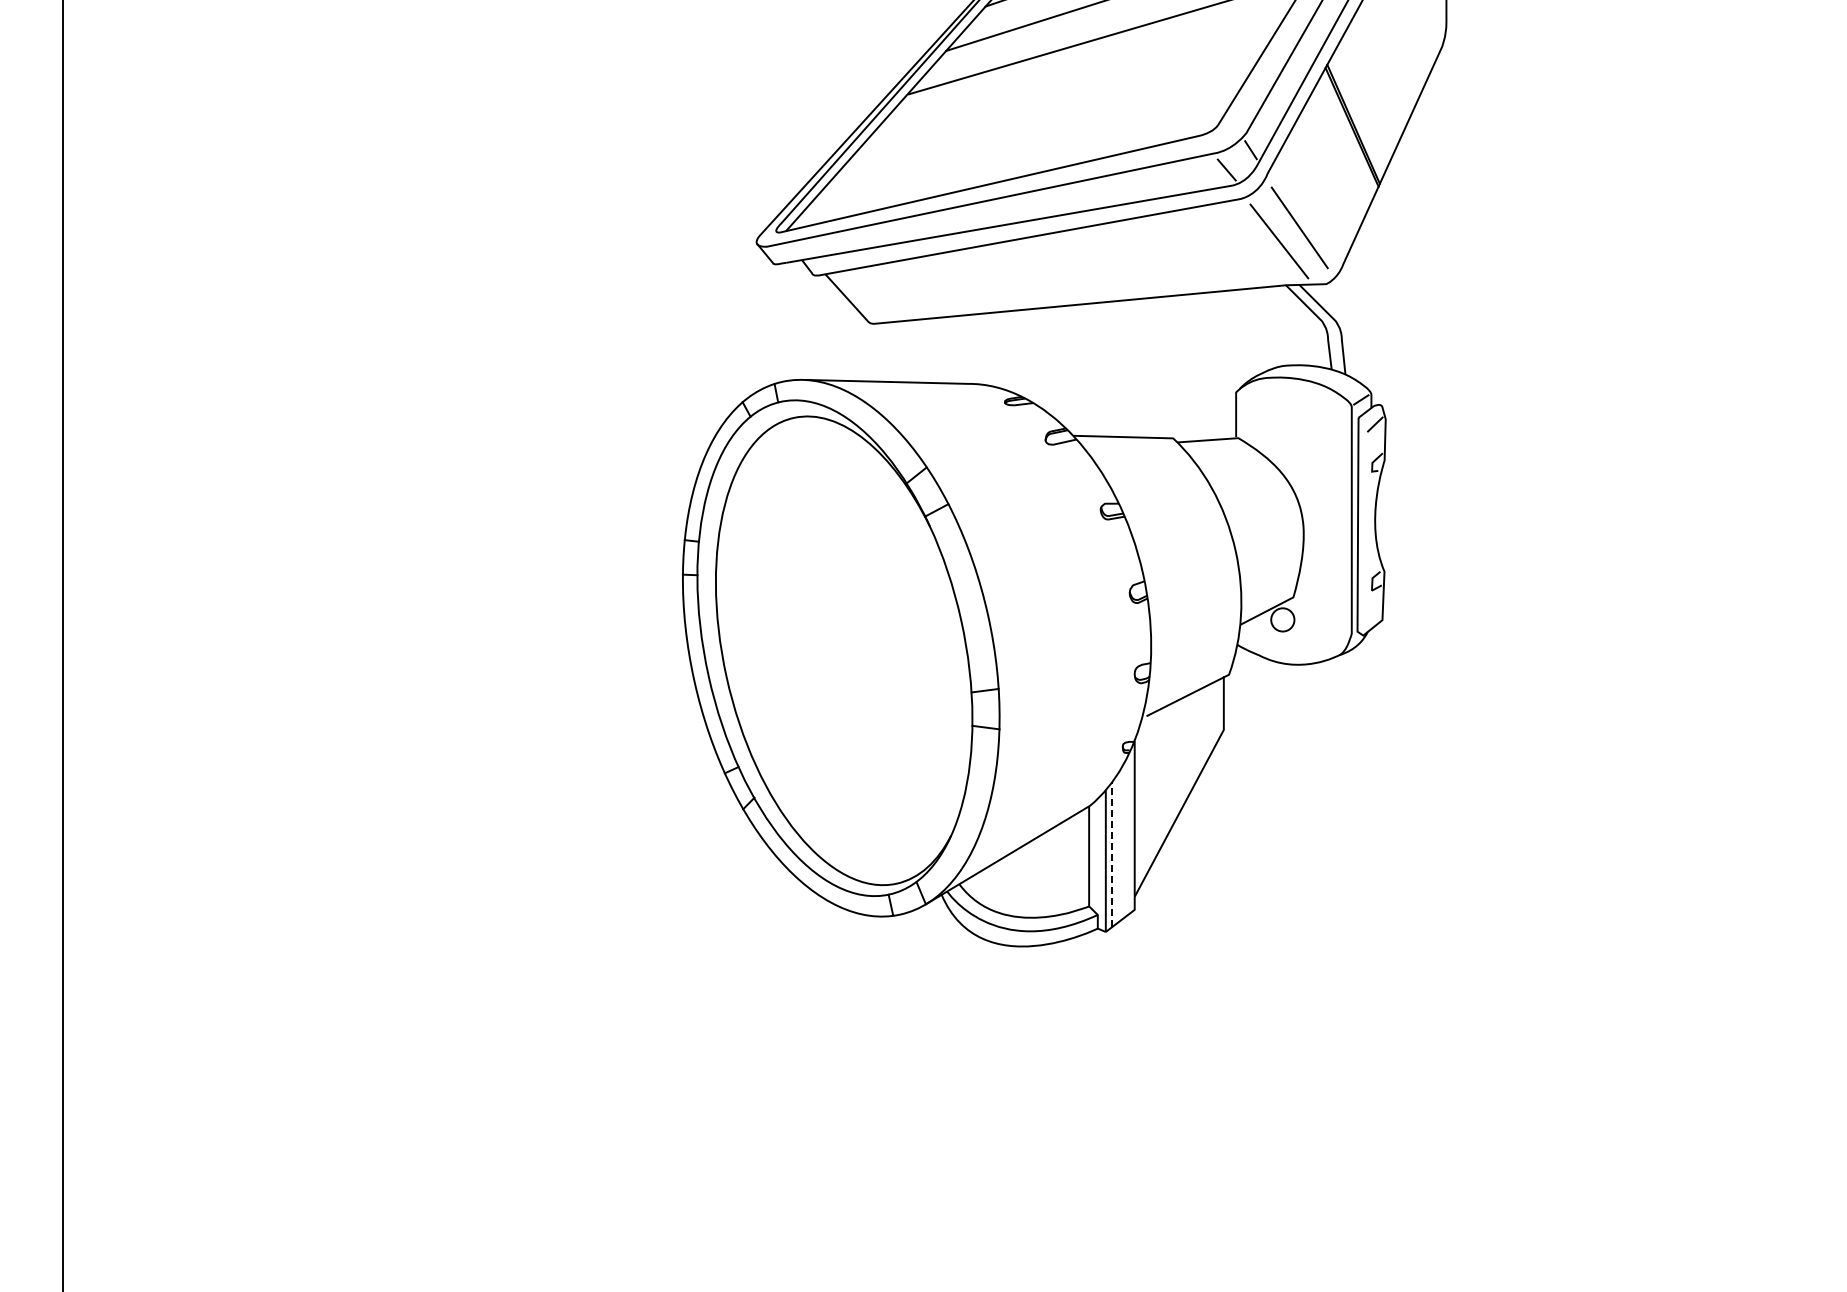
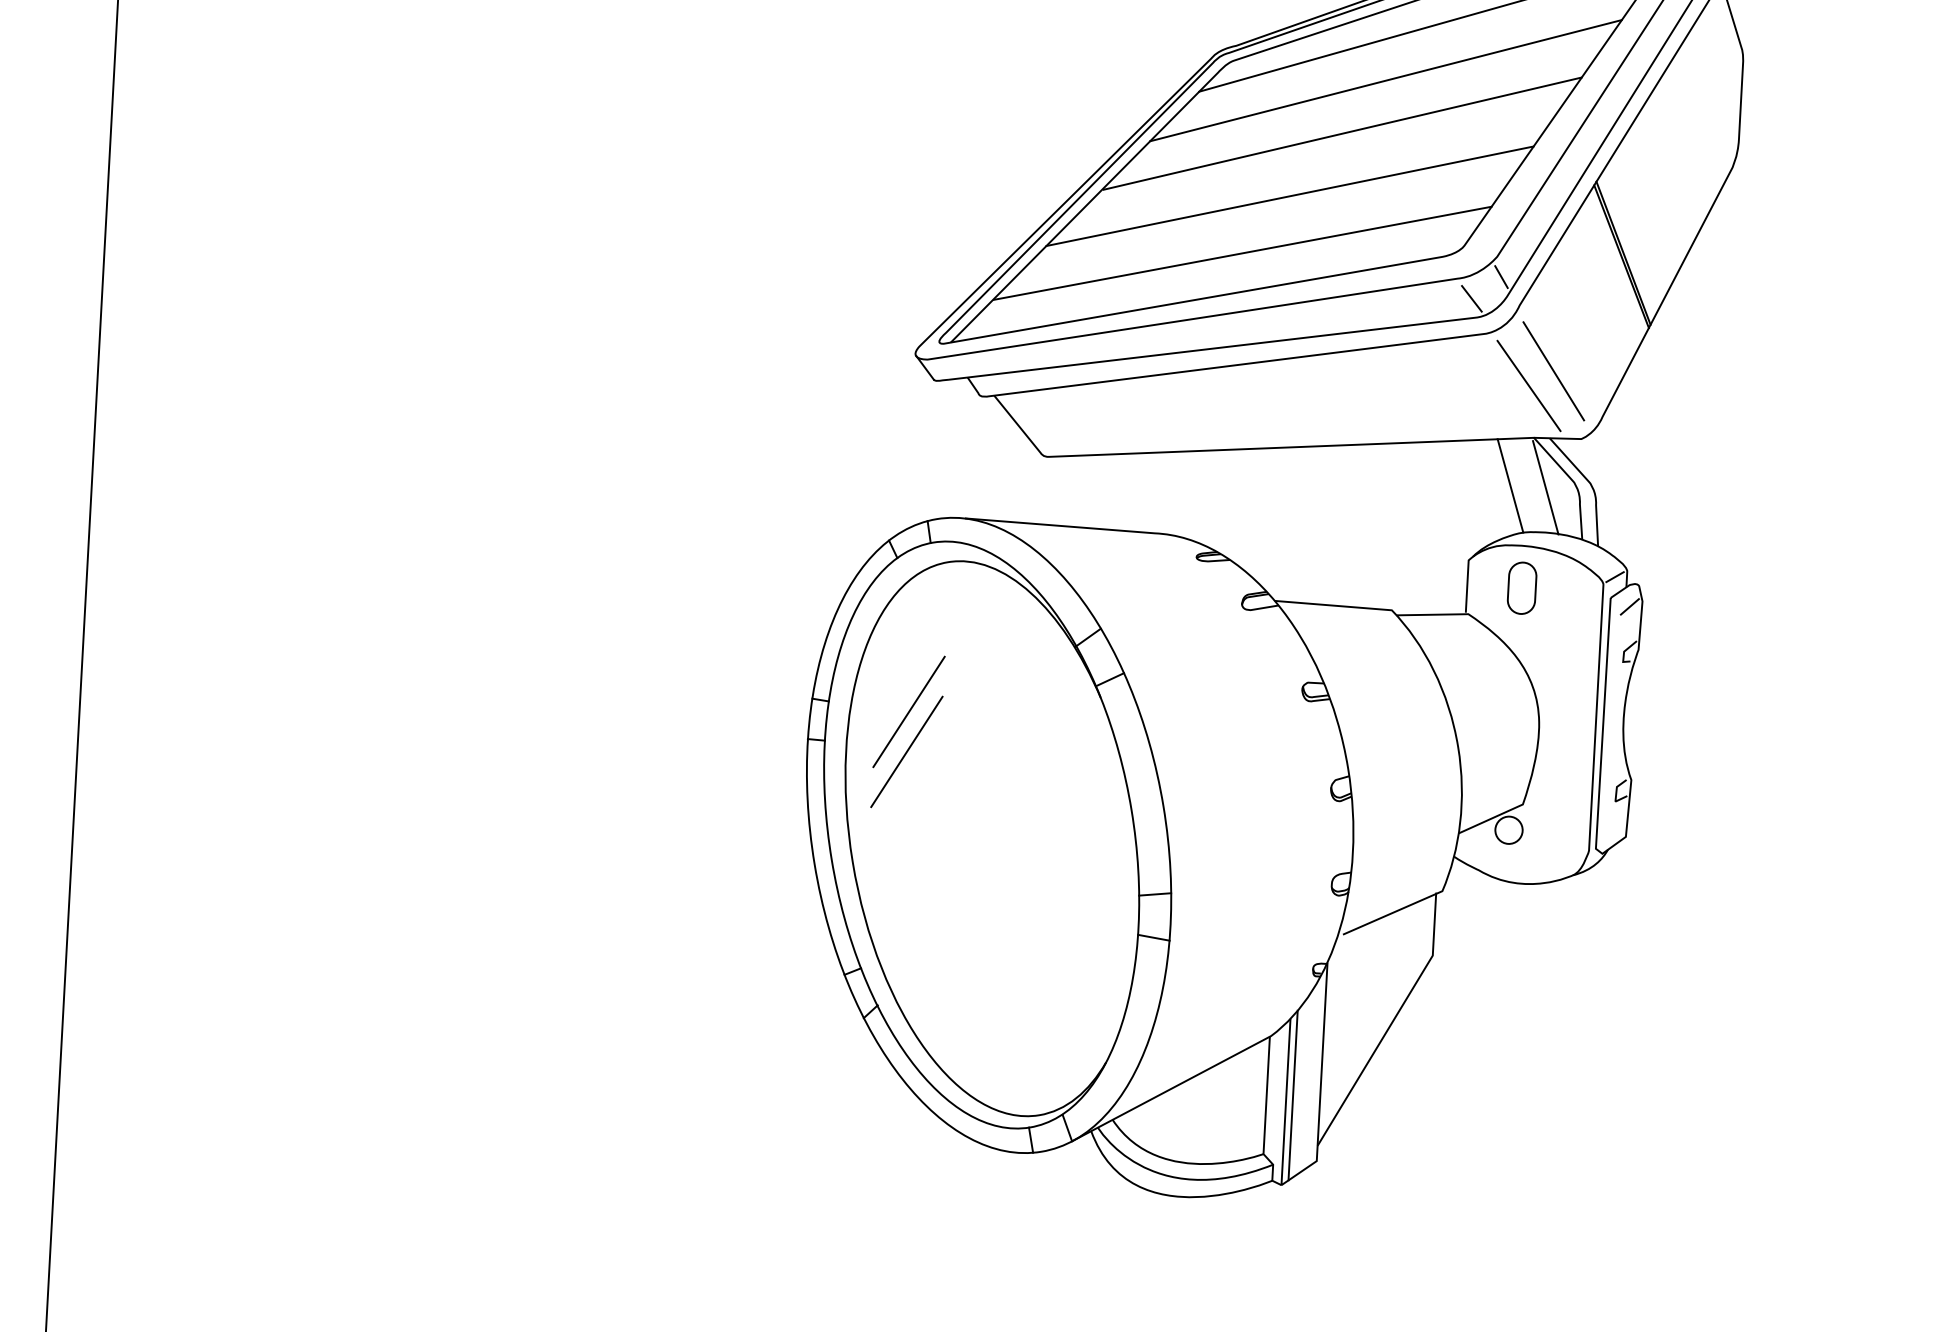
line: (1067, 90) -> (1289, 195), added
line: (1029, 141) -> (1242, 252), added
line: (1268, 327) -> (1510, 486), added
line: (1298, 327) -> (1545, 488), added
part: (1282, 413) -> (1521, 588), added
line: (767, 546) -> (908, 711), added
line: (767, 580) -> (906, 751), added
line: (1111, 854) -> (1293, 1094), dashed -> solid

